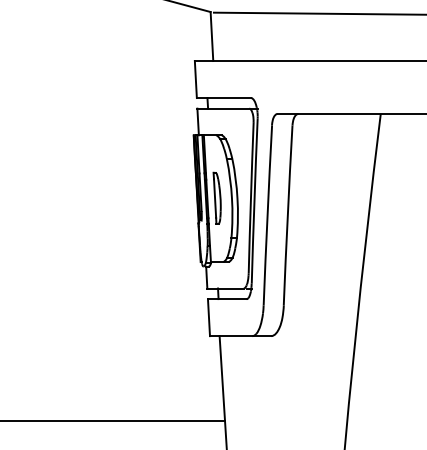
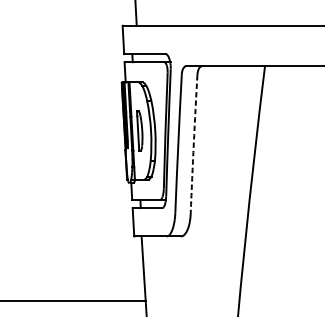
arc: (287, 215) -> (193, 144), solid -> dashed

